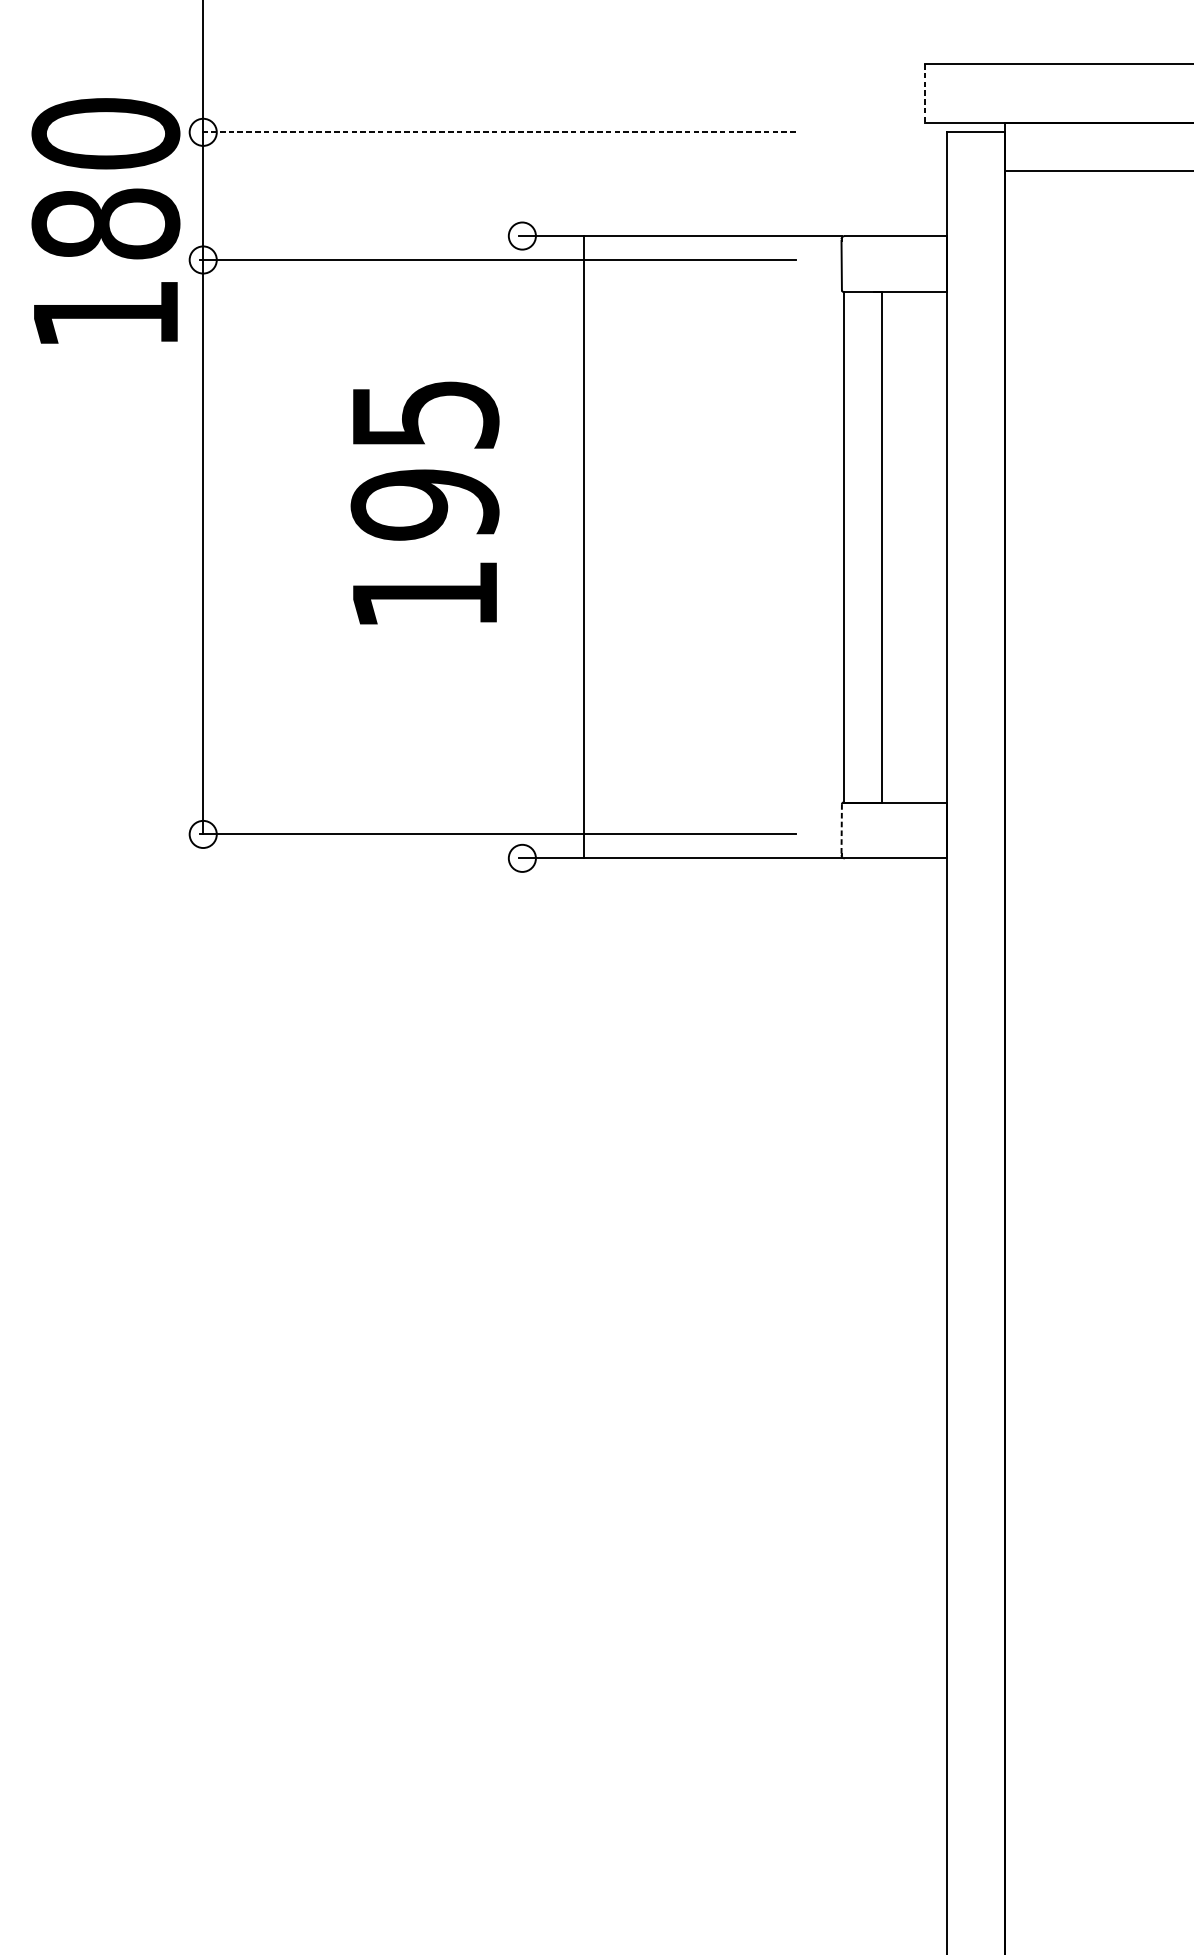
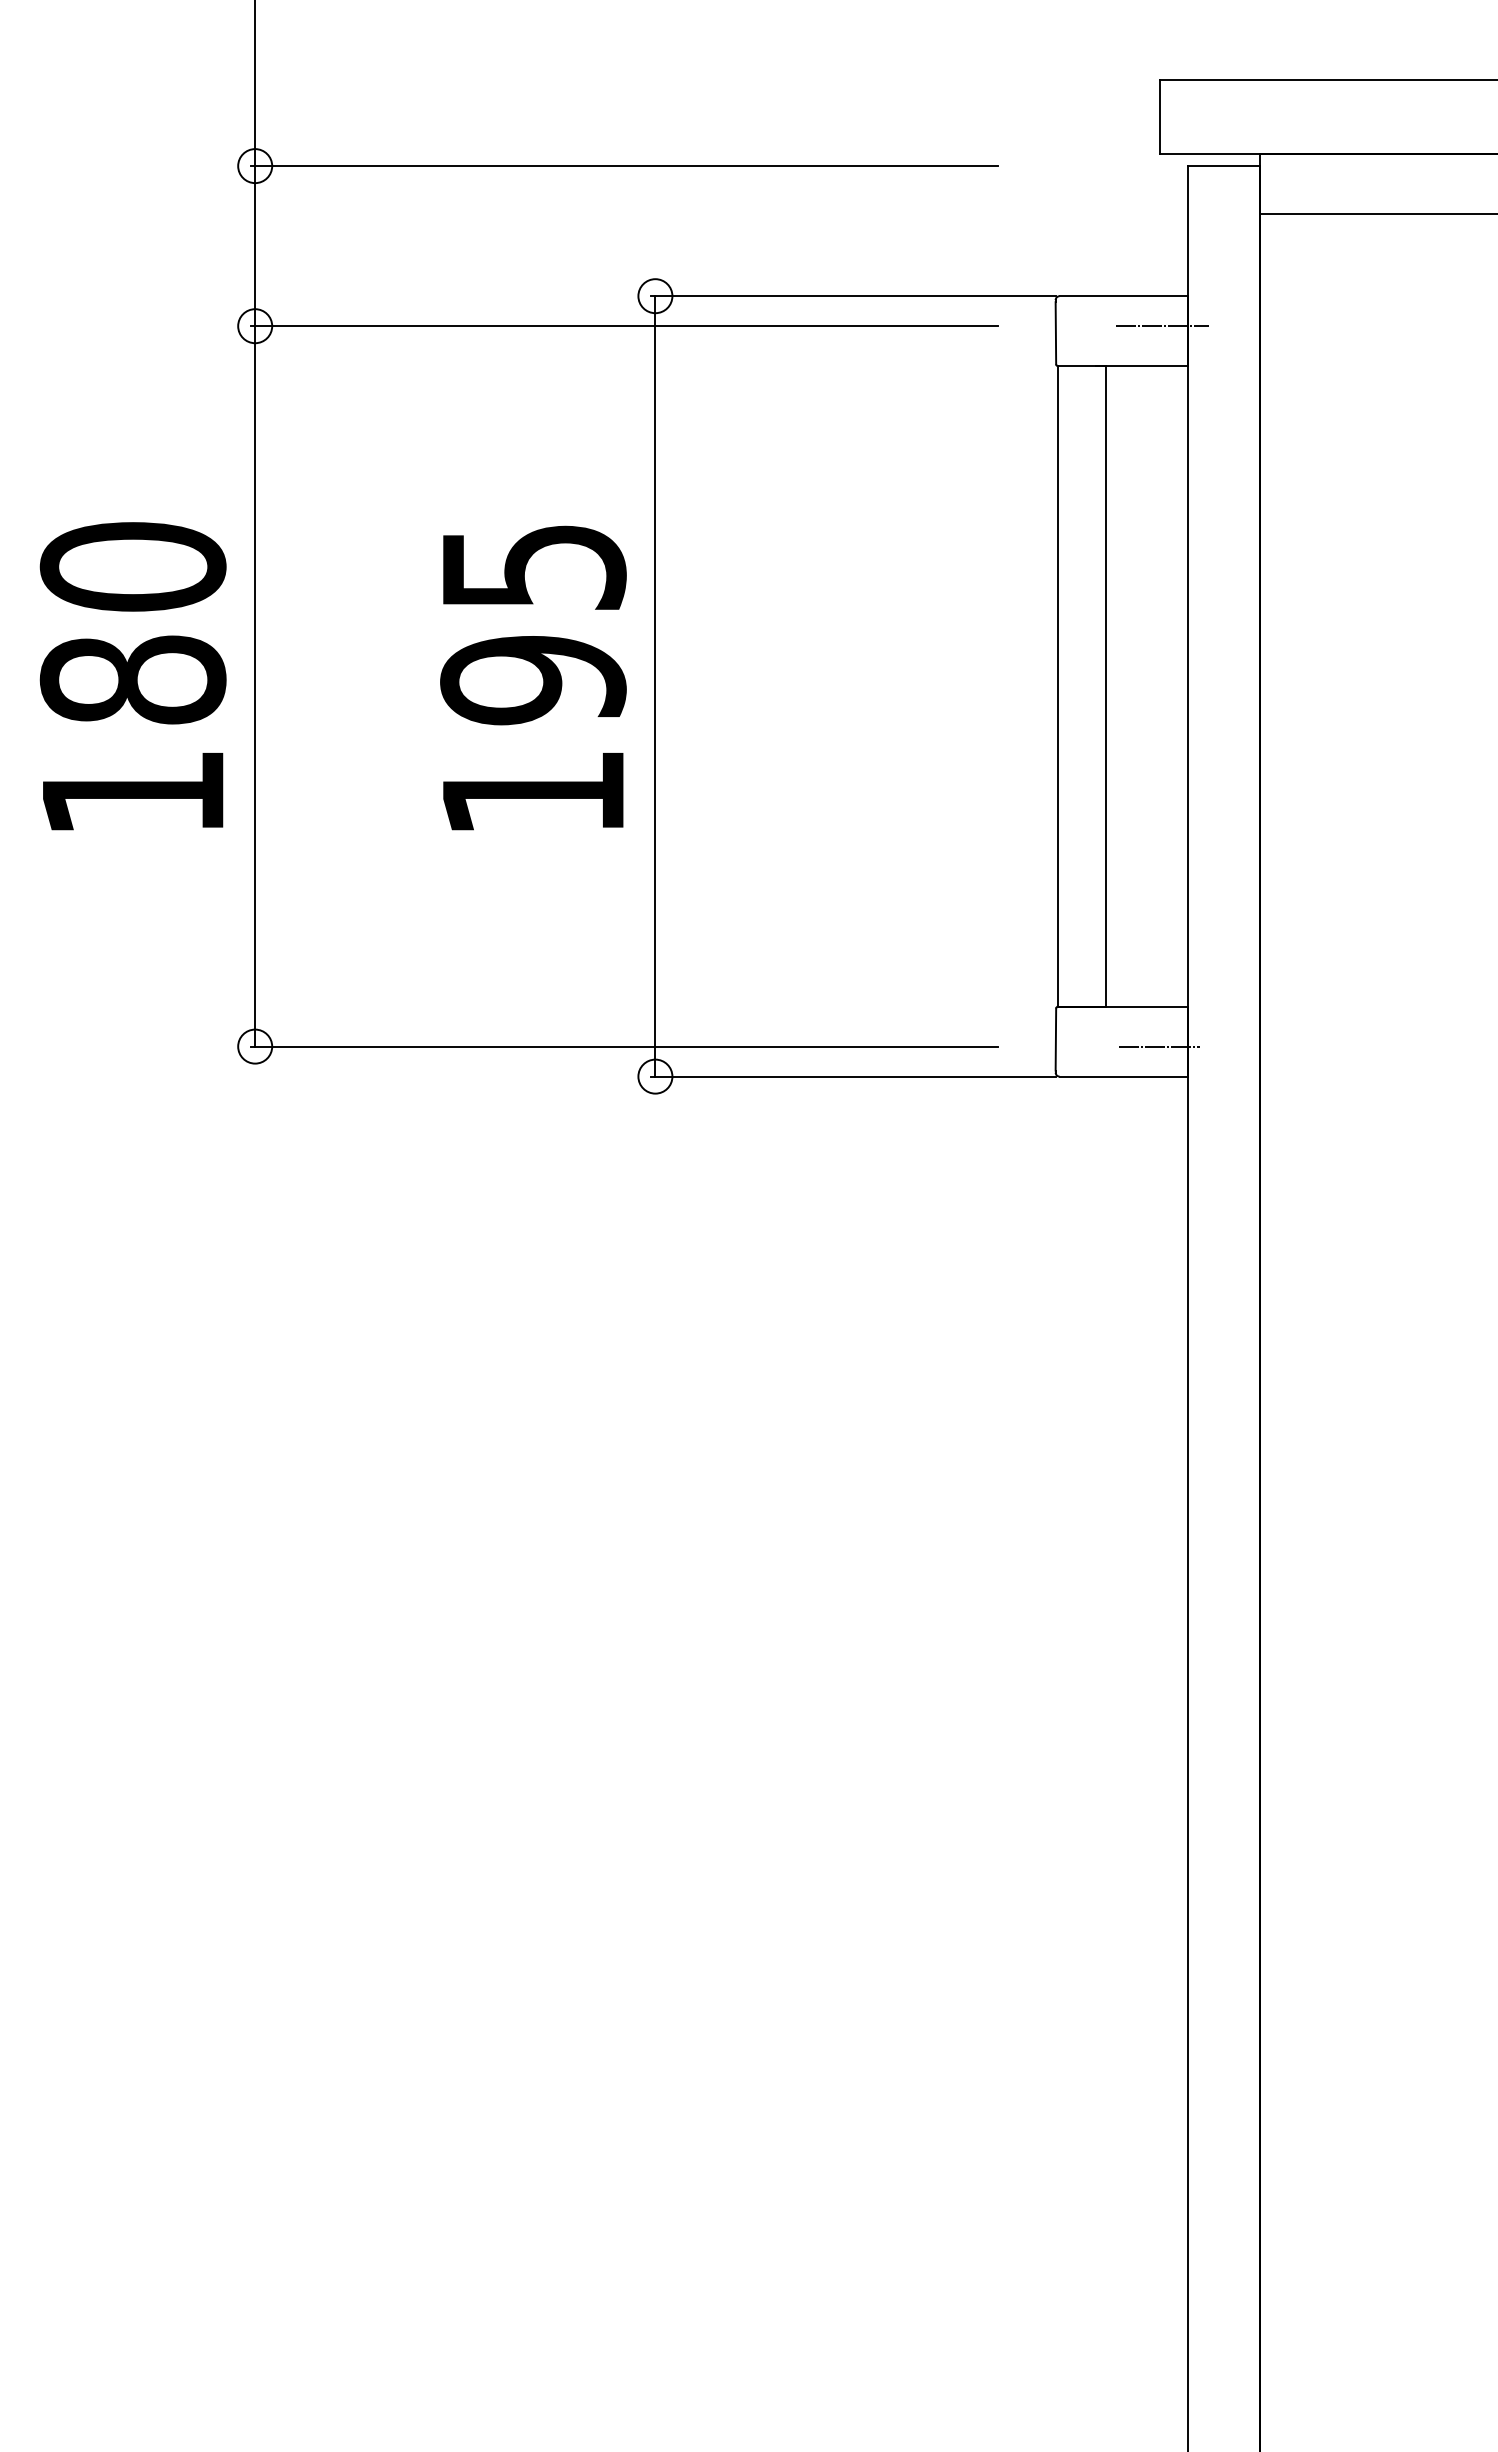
line: (925, 93) -> (1160, 117), dashed -> solid
line: (497, 132) -> (624, 166), dashed -> solid
text: (105, 221) -> (132, 676), moved
line: (926, 260) -> (1162, 326), added
text: (425, 502) -> (533, 677), moved
line: (583, 547) -> (655, 686), moved
line: (841, 828) -> (1055, 1039), dashed -> solid
line: (923, 834) -> (1158, 1046), added

